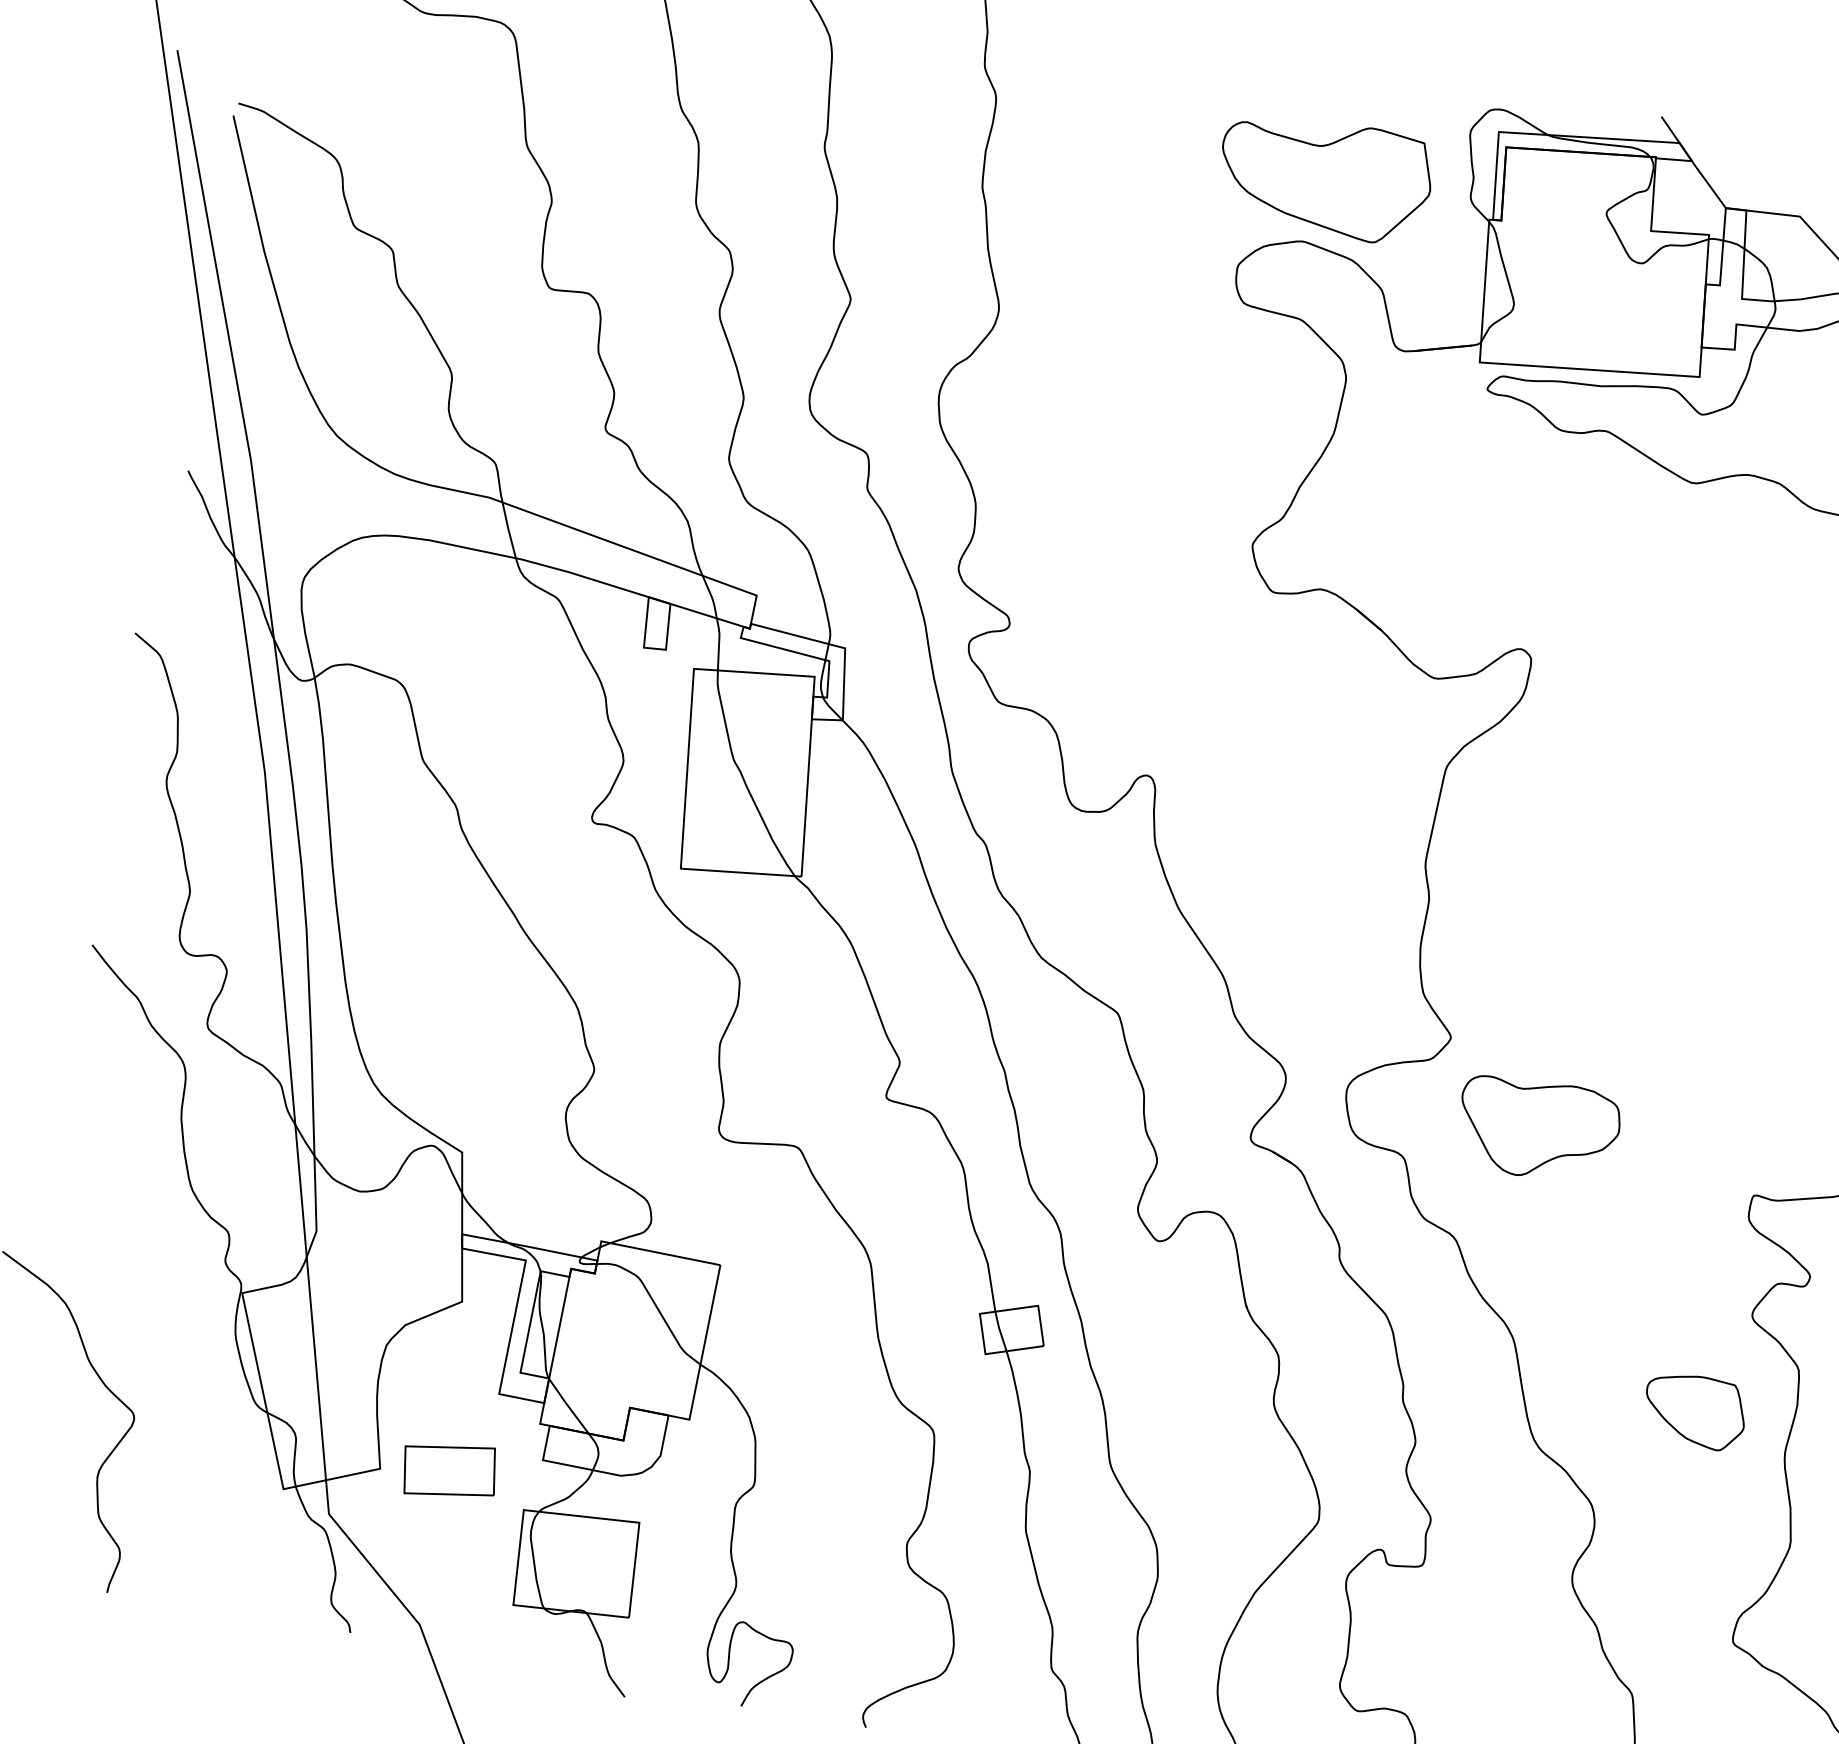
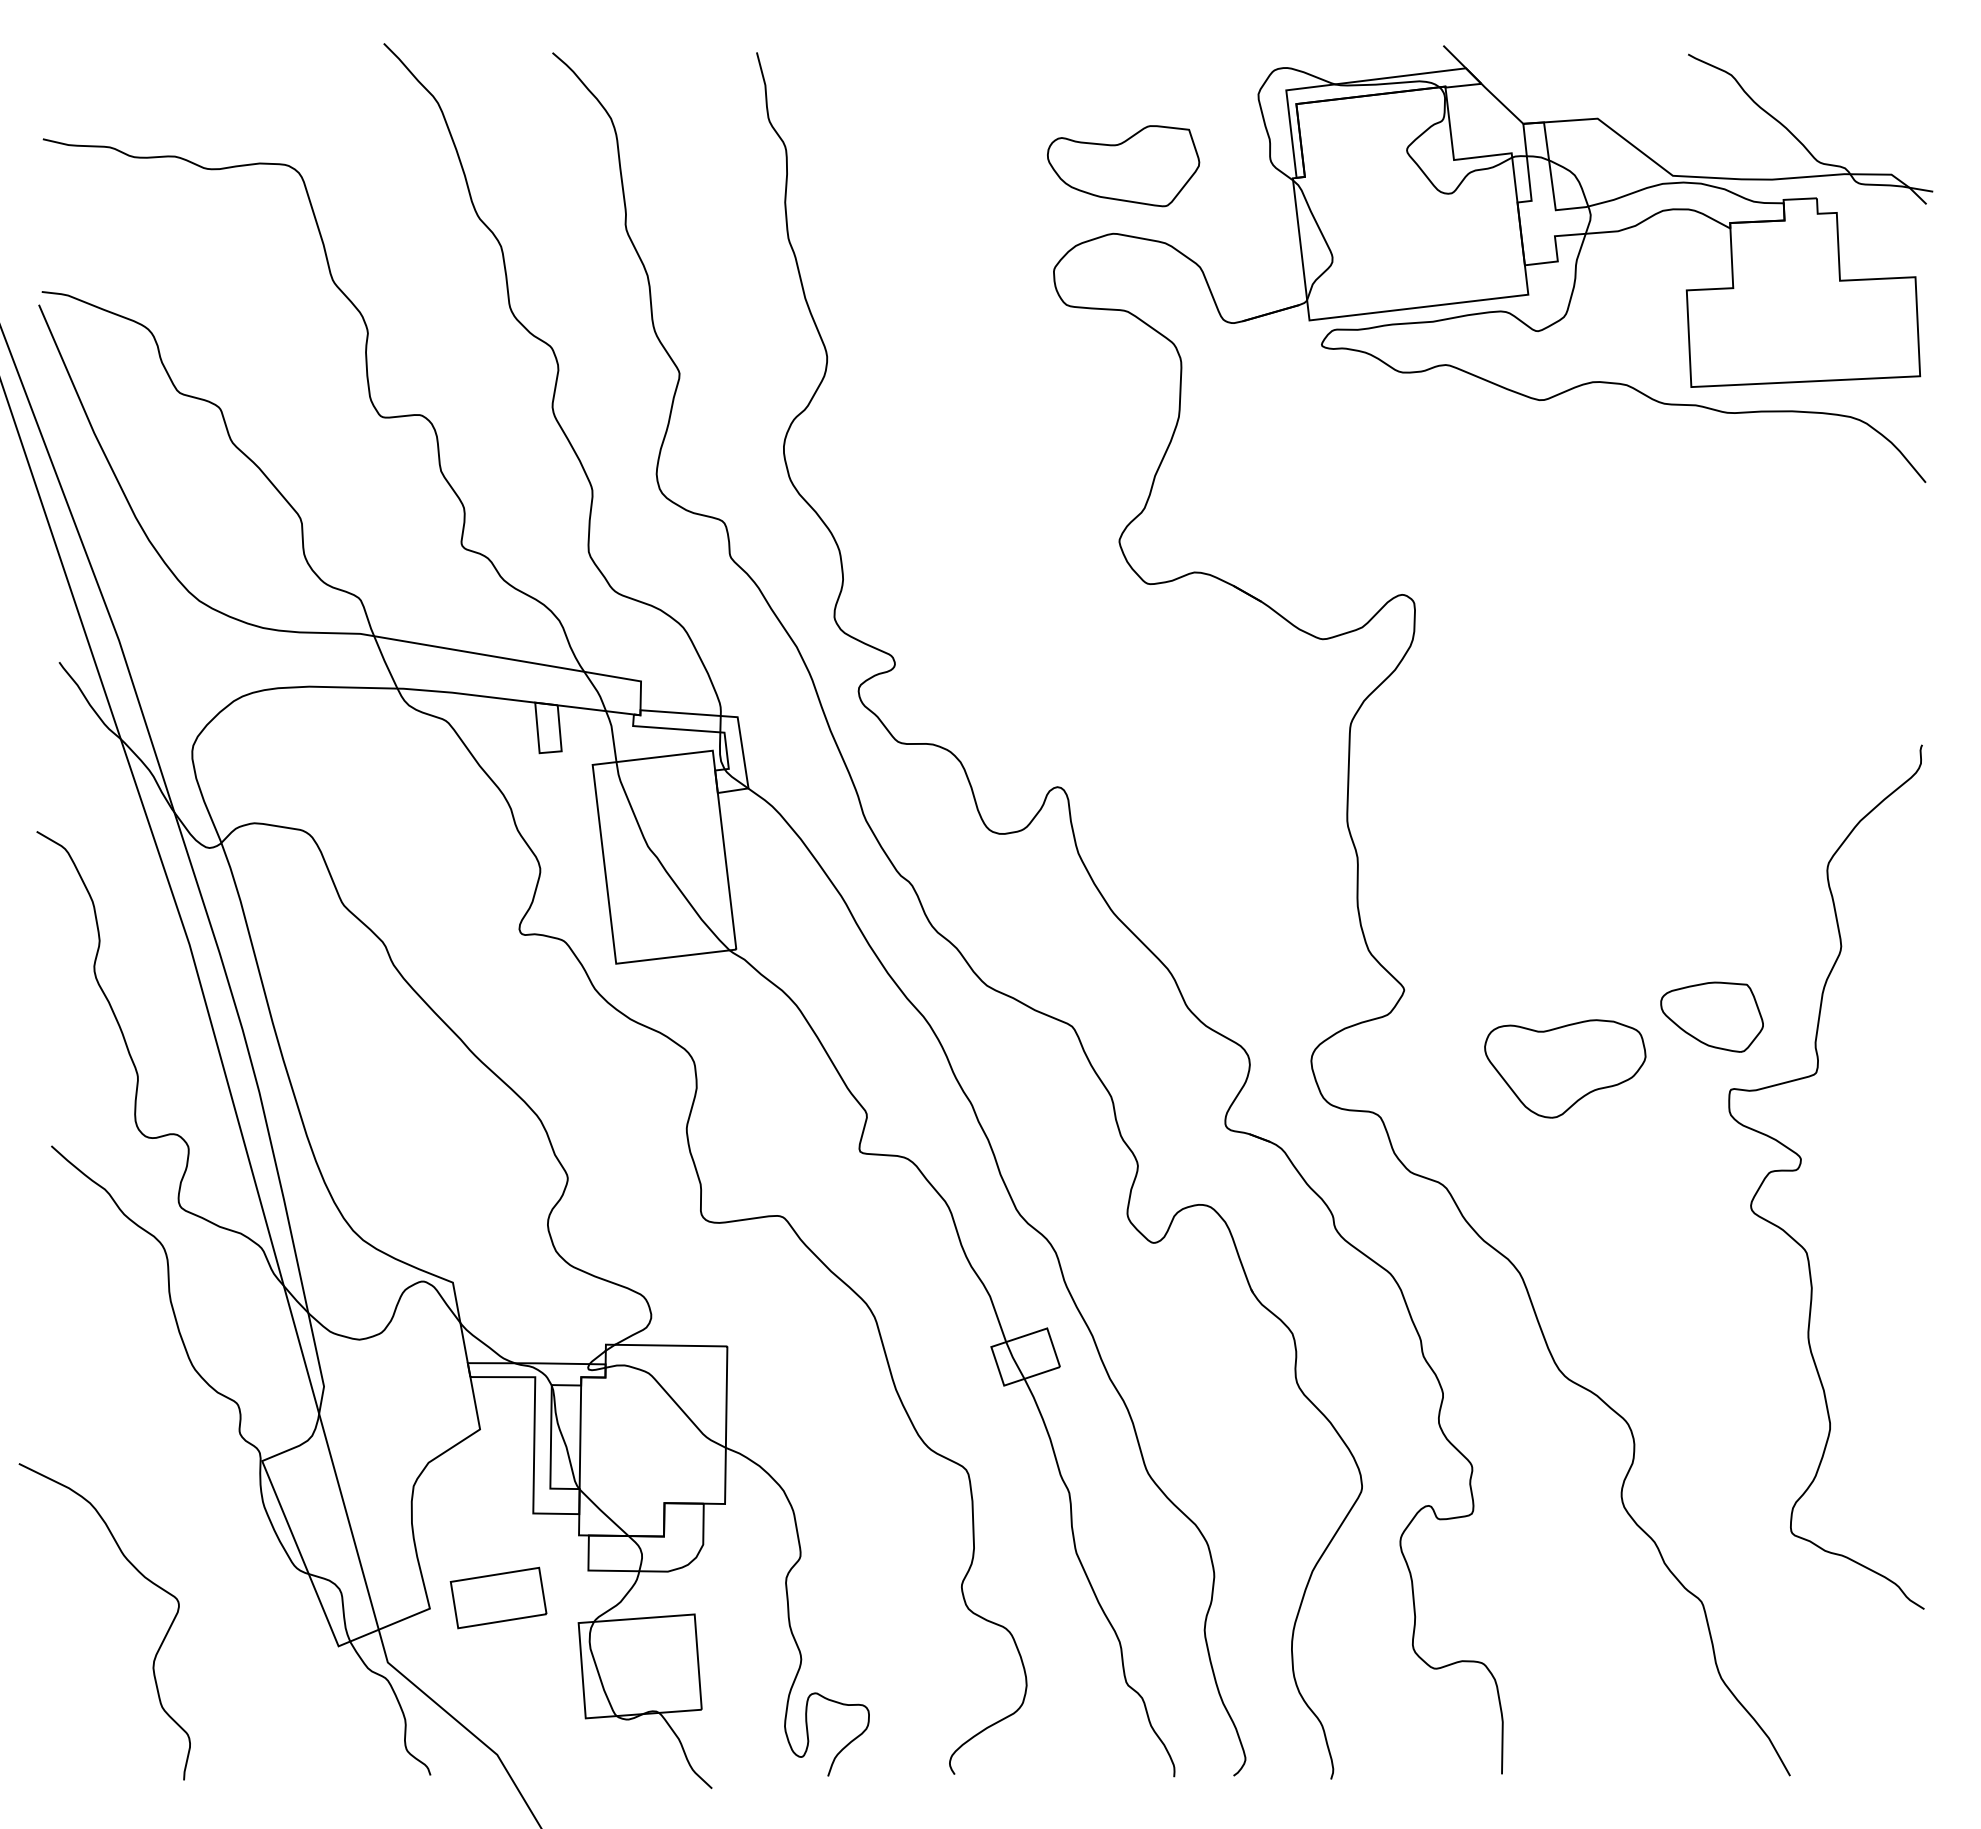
part: (1324, 177) -> (1123, 166), size x0.71
part: (1538, 1128) -> (1565, 1068), moved
part: (1694, 1410) -> (1711, 1016), moved

